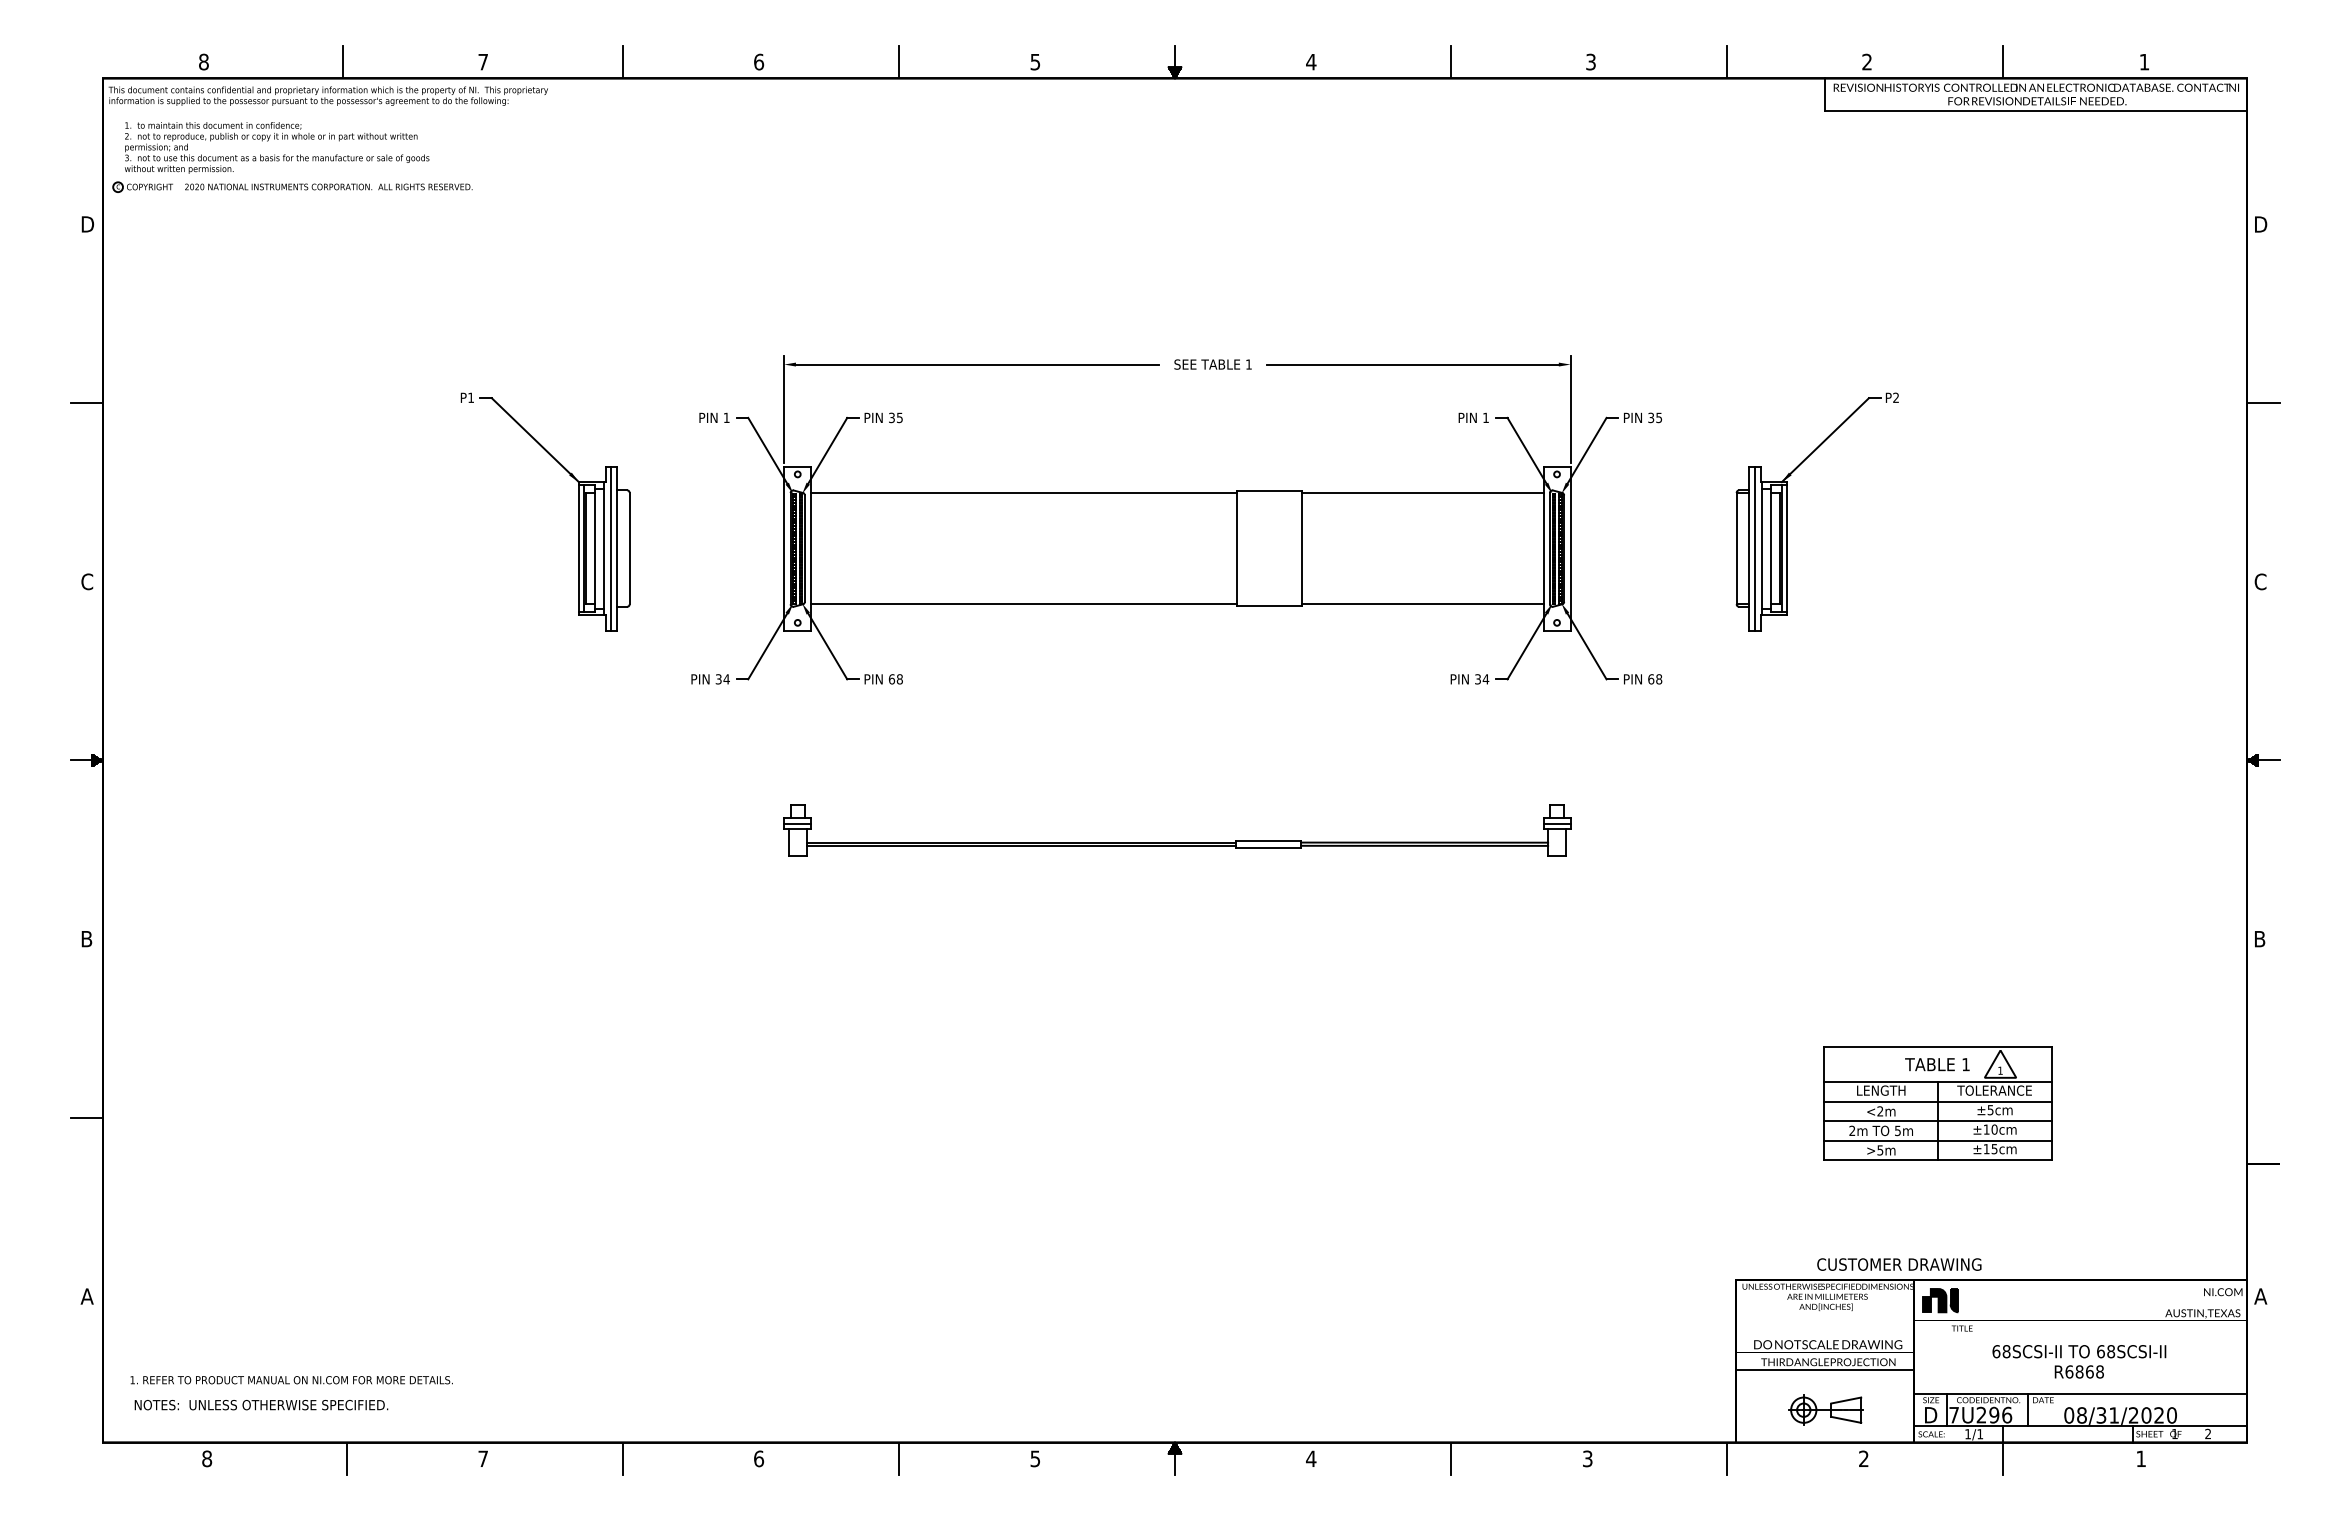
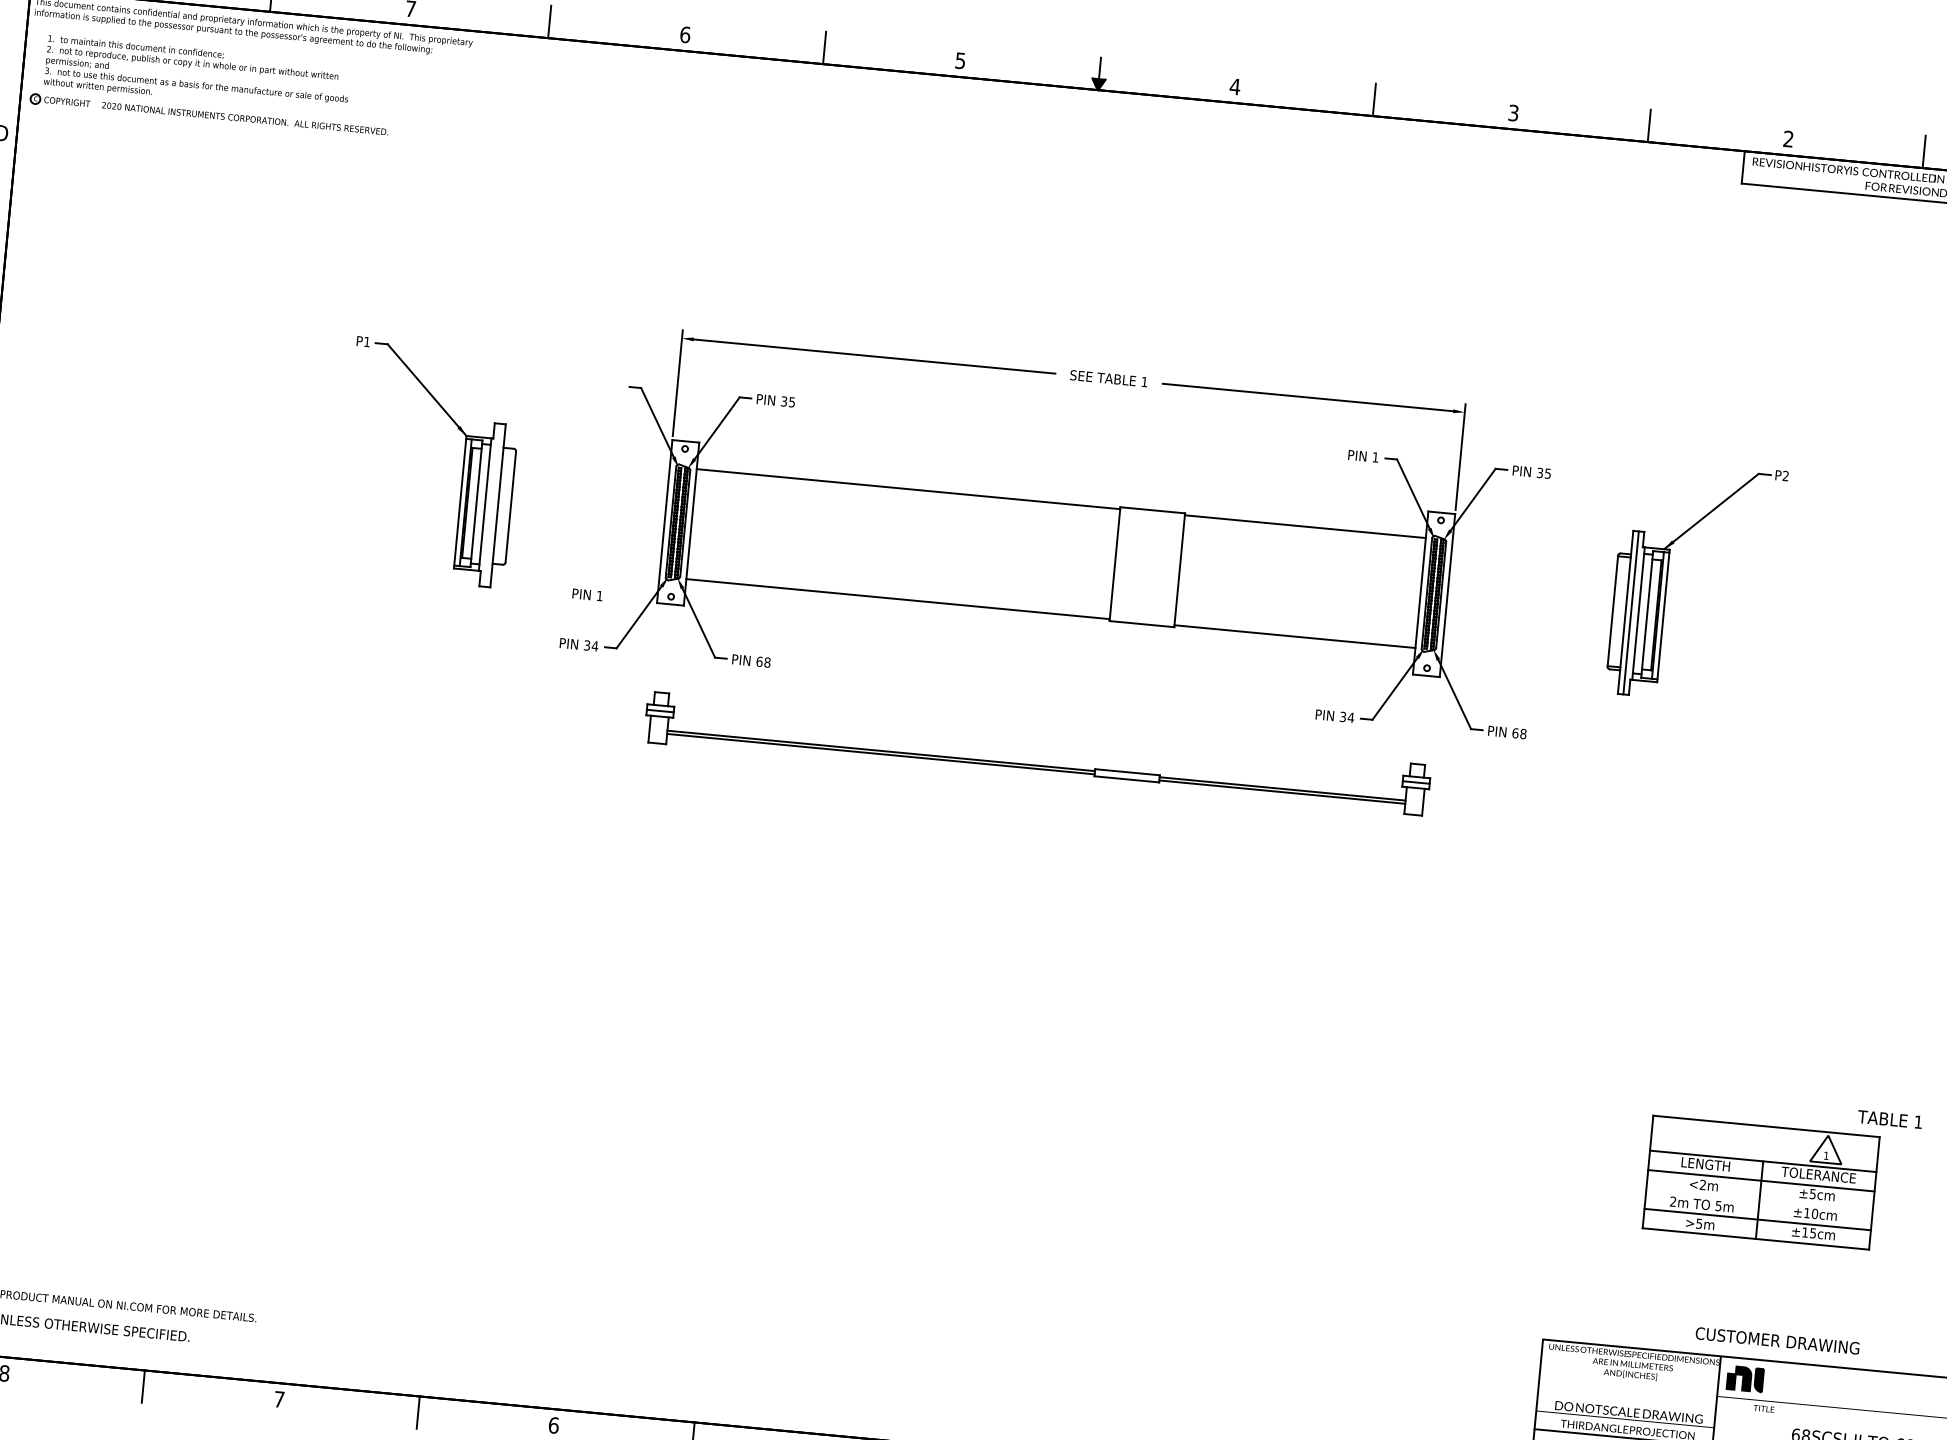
text: (714, 417) -> (587, 594), moved
line: (611, 548) -> (492, 505), removed
part: (1177, 842) -> (1036, 765), moved
text: (1937, 1064) -> (1890, 1119), moved
line: (1937, 1121) -> (1758, 1200), removed
text: (1899, 1264) -> (1777, 1340), moved

